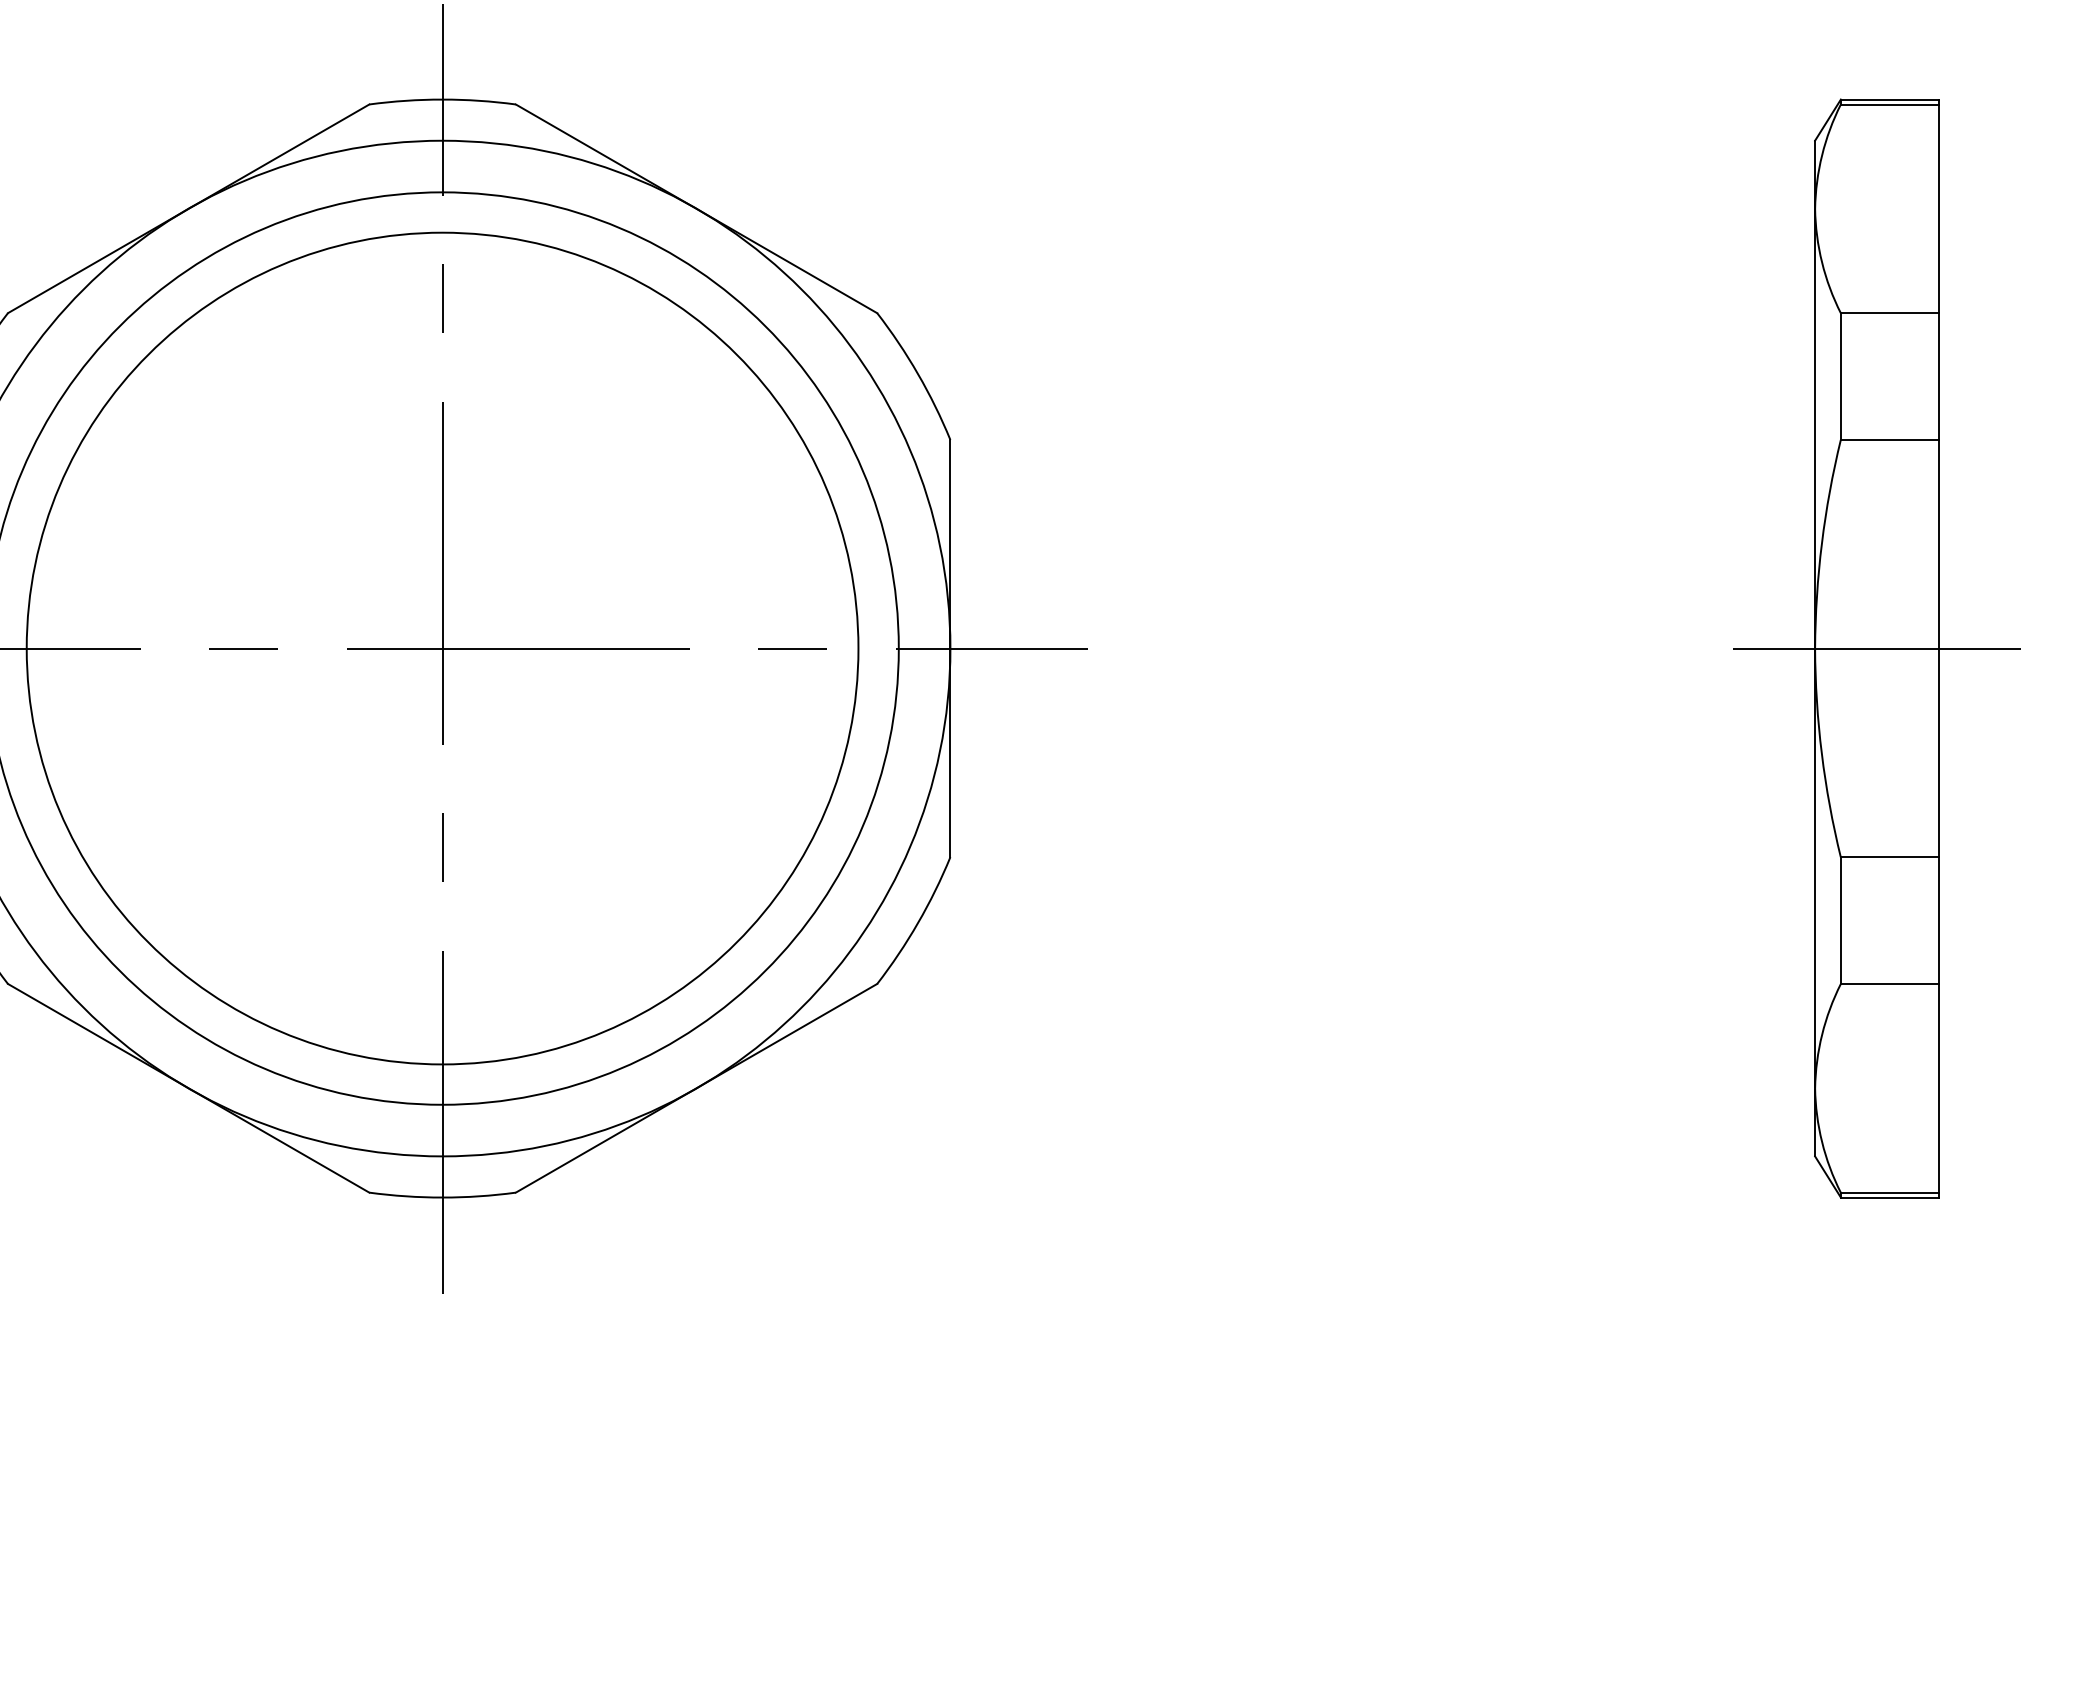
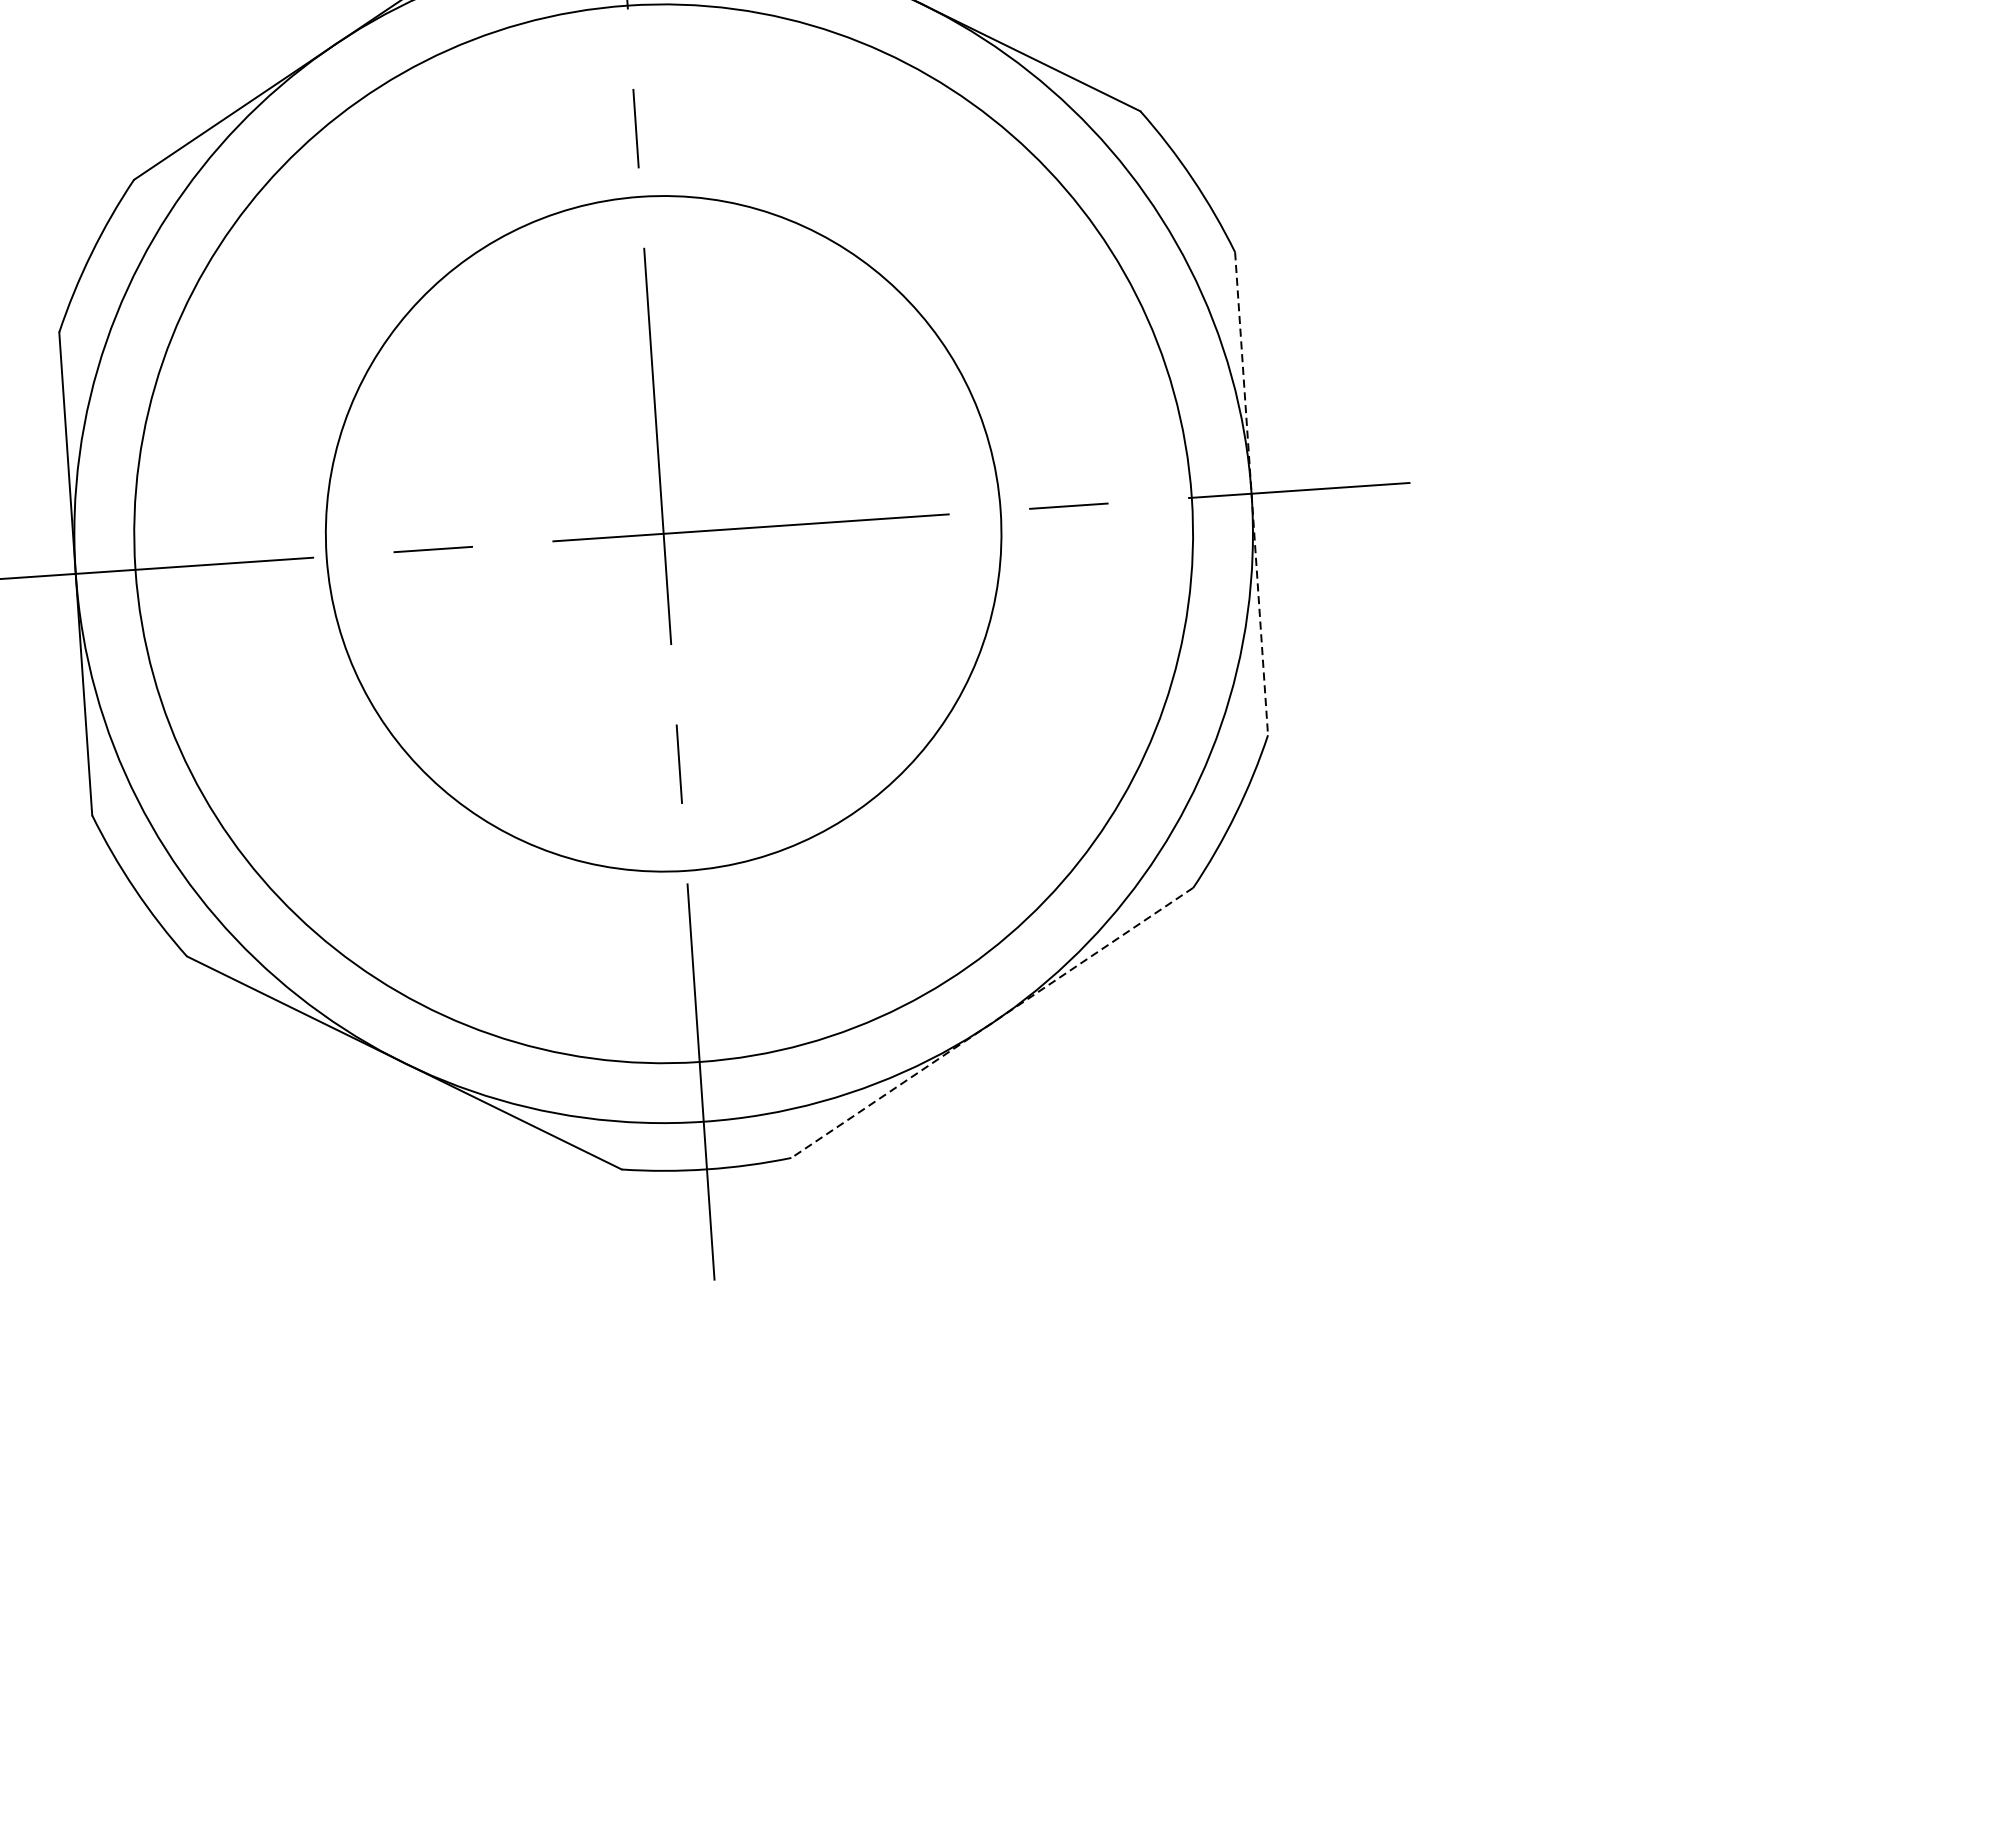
circle: (442, 648) -> (663, 533), size x0.7
line: (950, 648) -> (1251, 493), solid -> dashed
line: (696, 1088) -> (992, 1023), solid -> dashed

